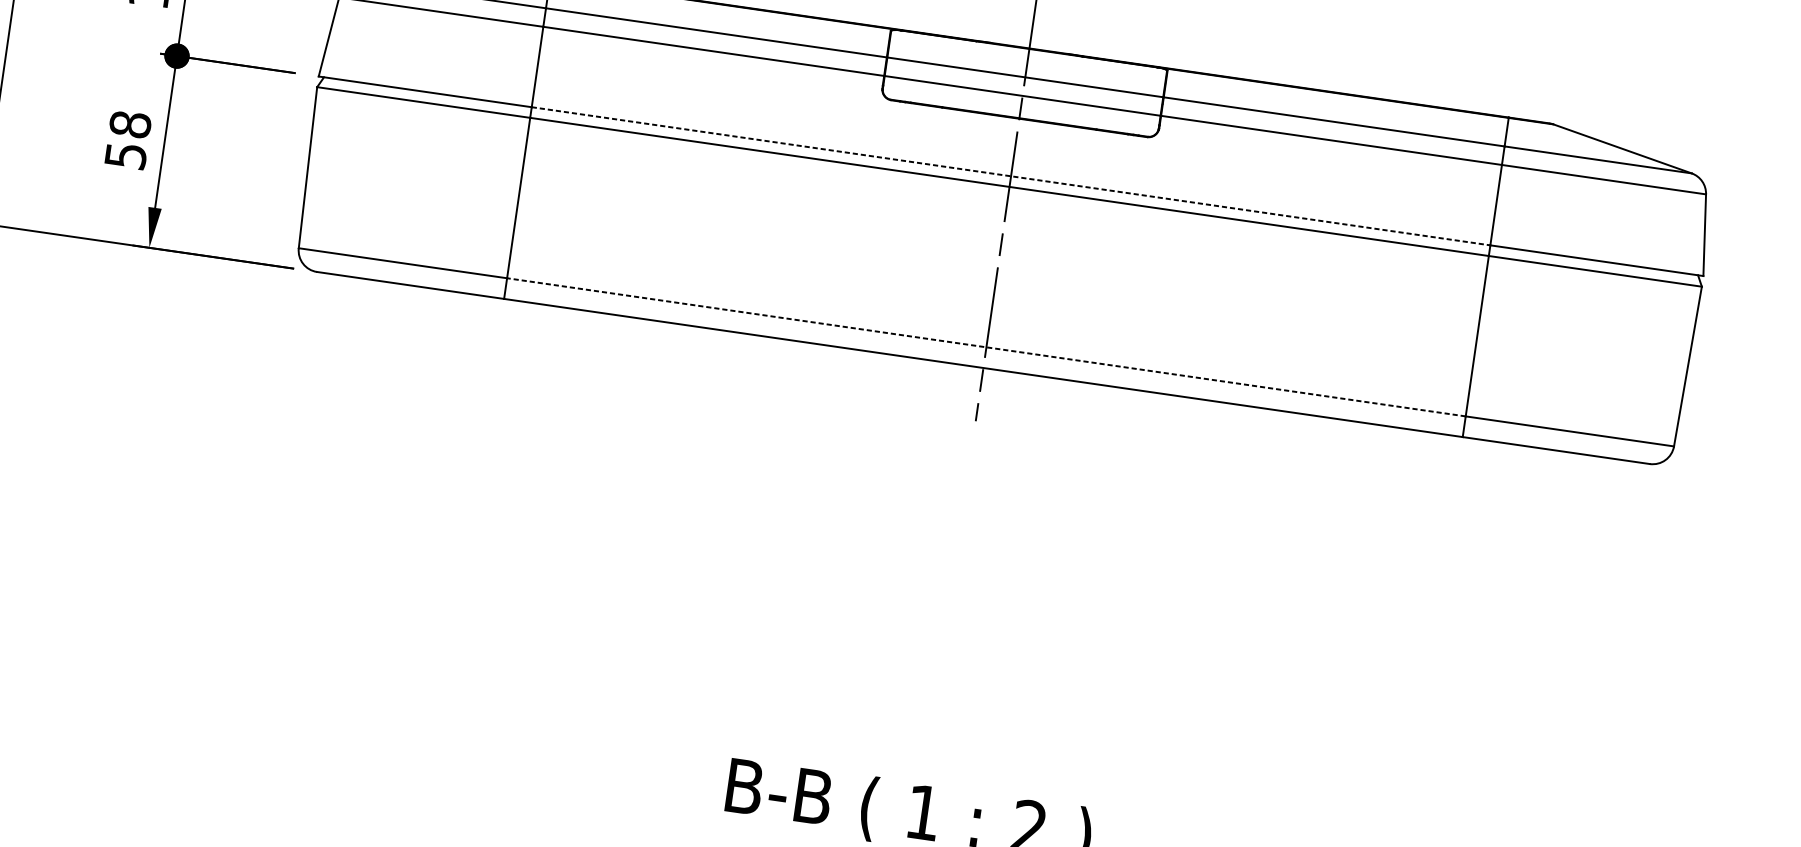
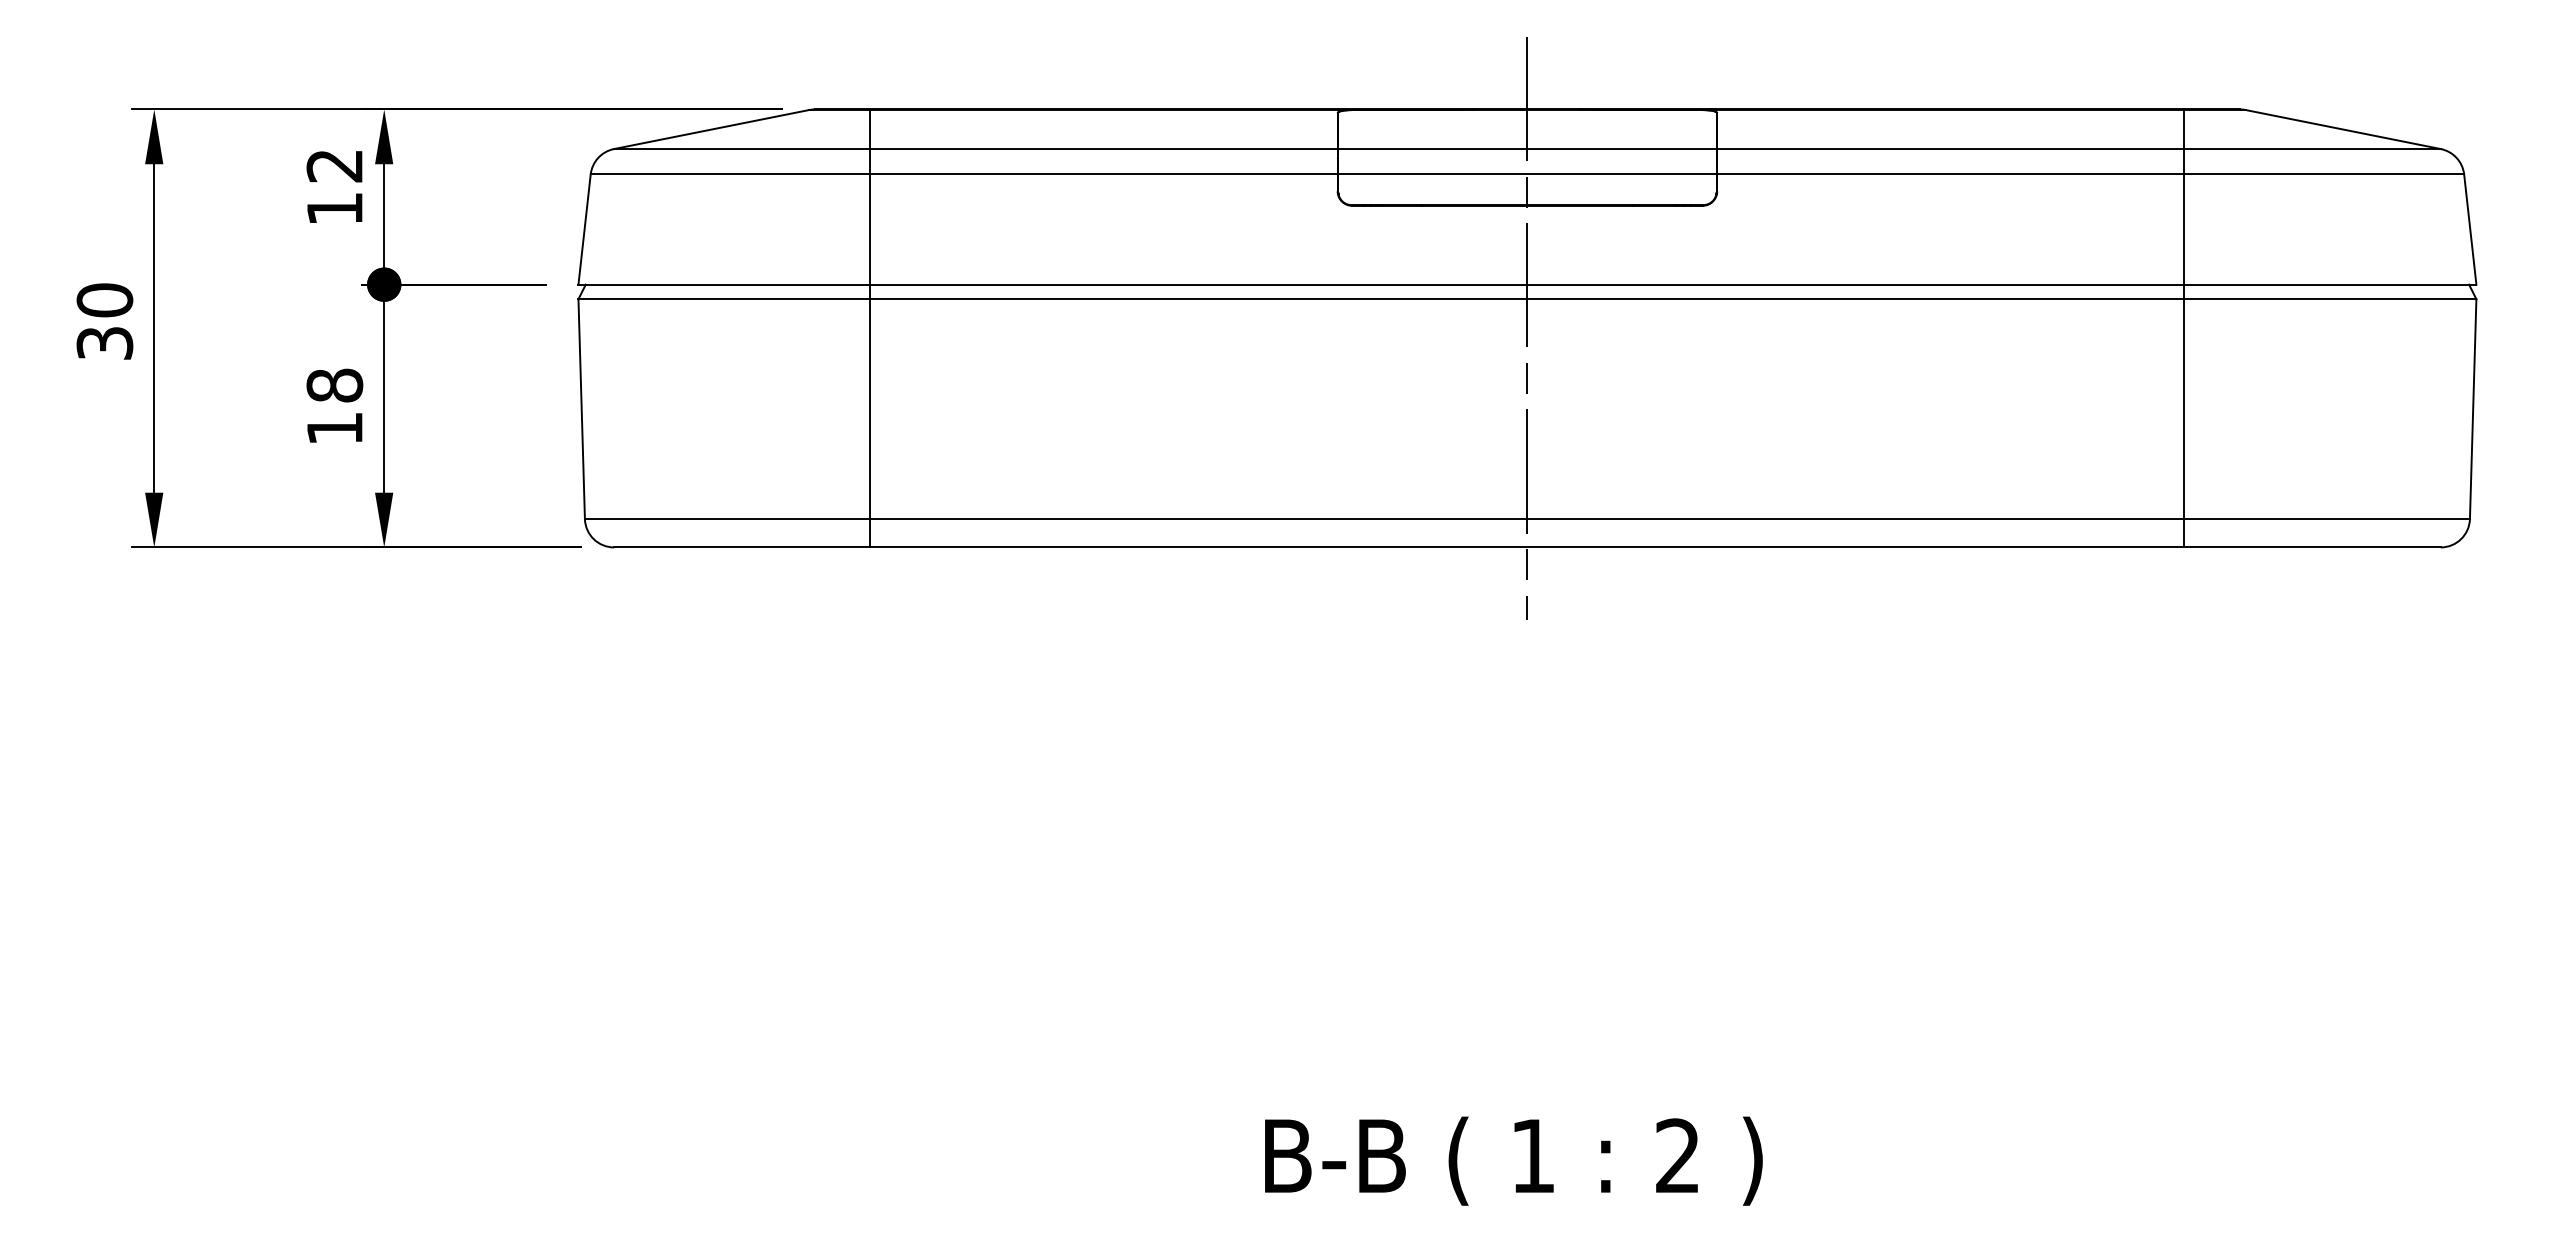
text: (126, 155) -> (335, 428), 58 -> 18
line: (1011, 176) -> (1527, 284), dashed -> solid
line: (986, 347) -> (1527, 519), dashed -> solid

